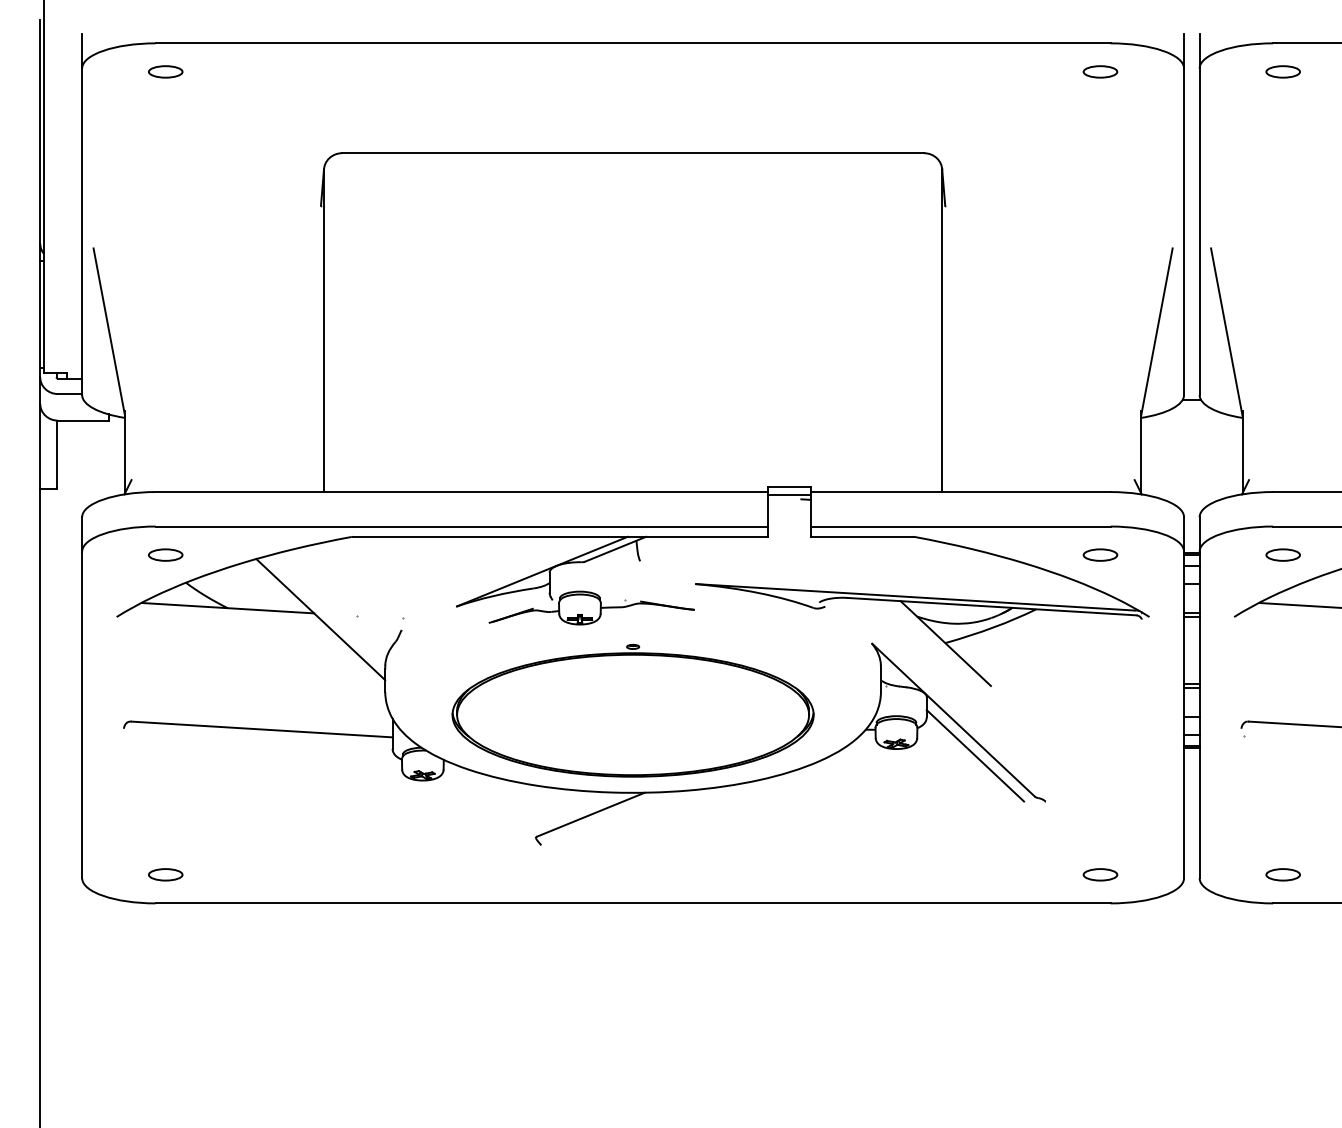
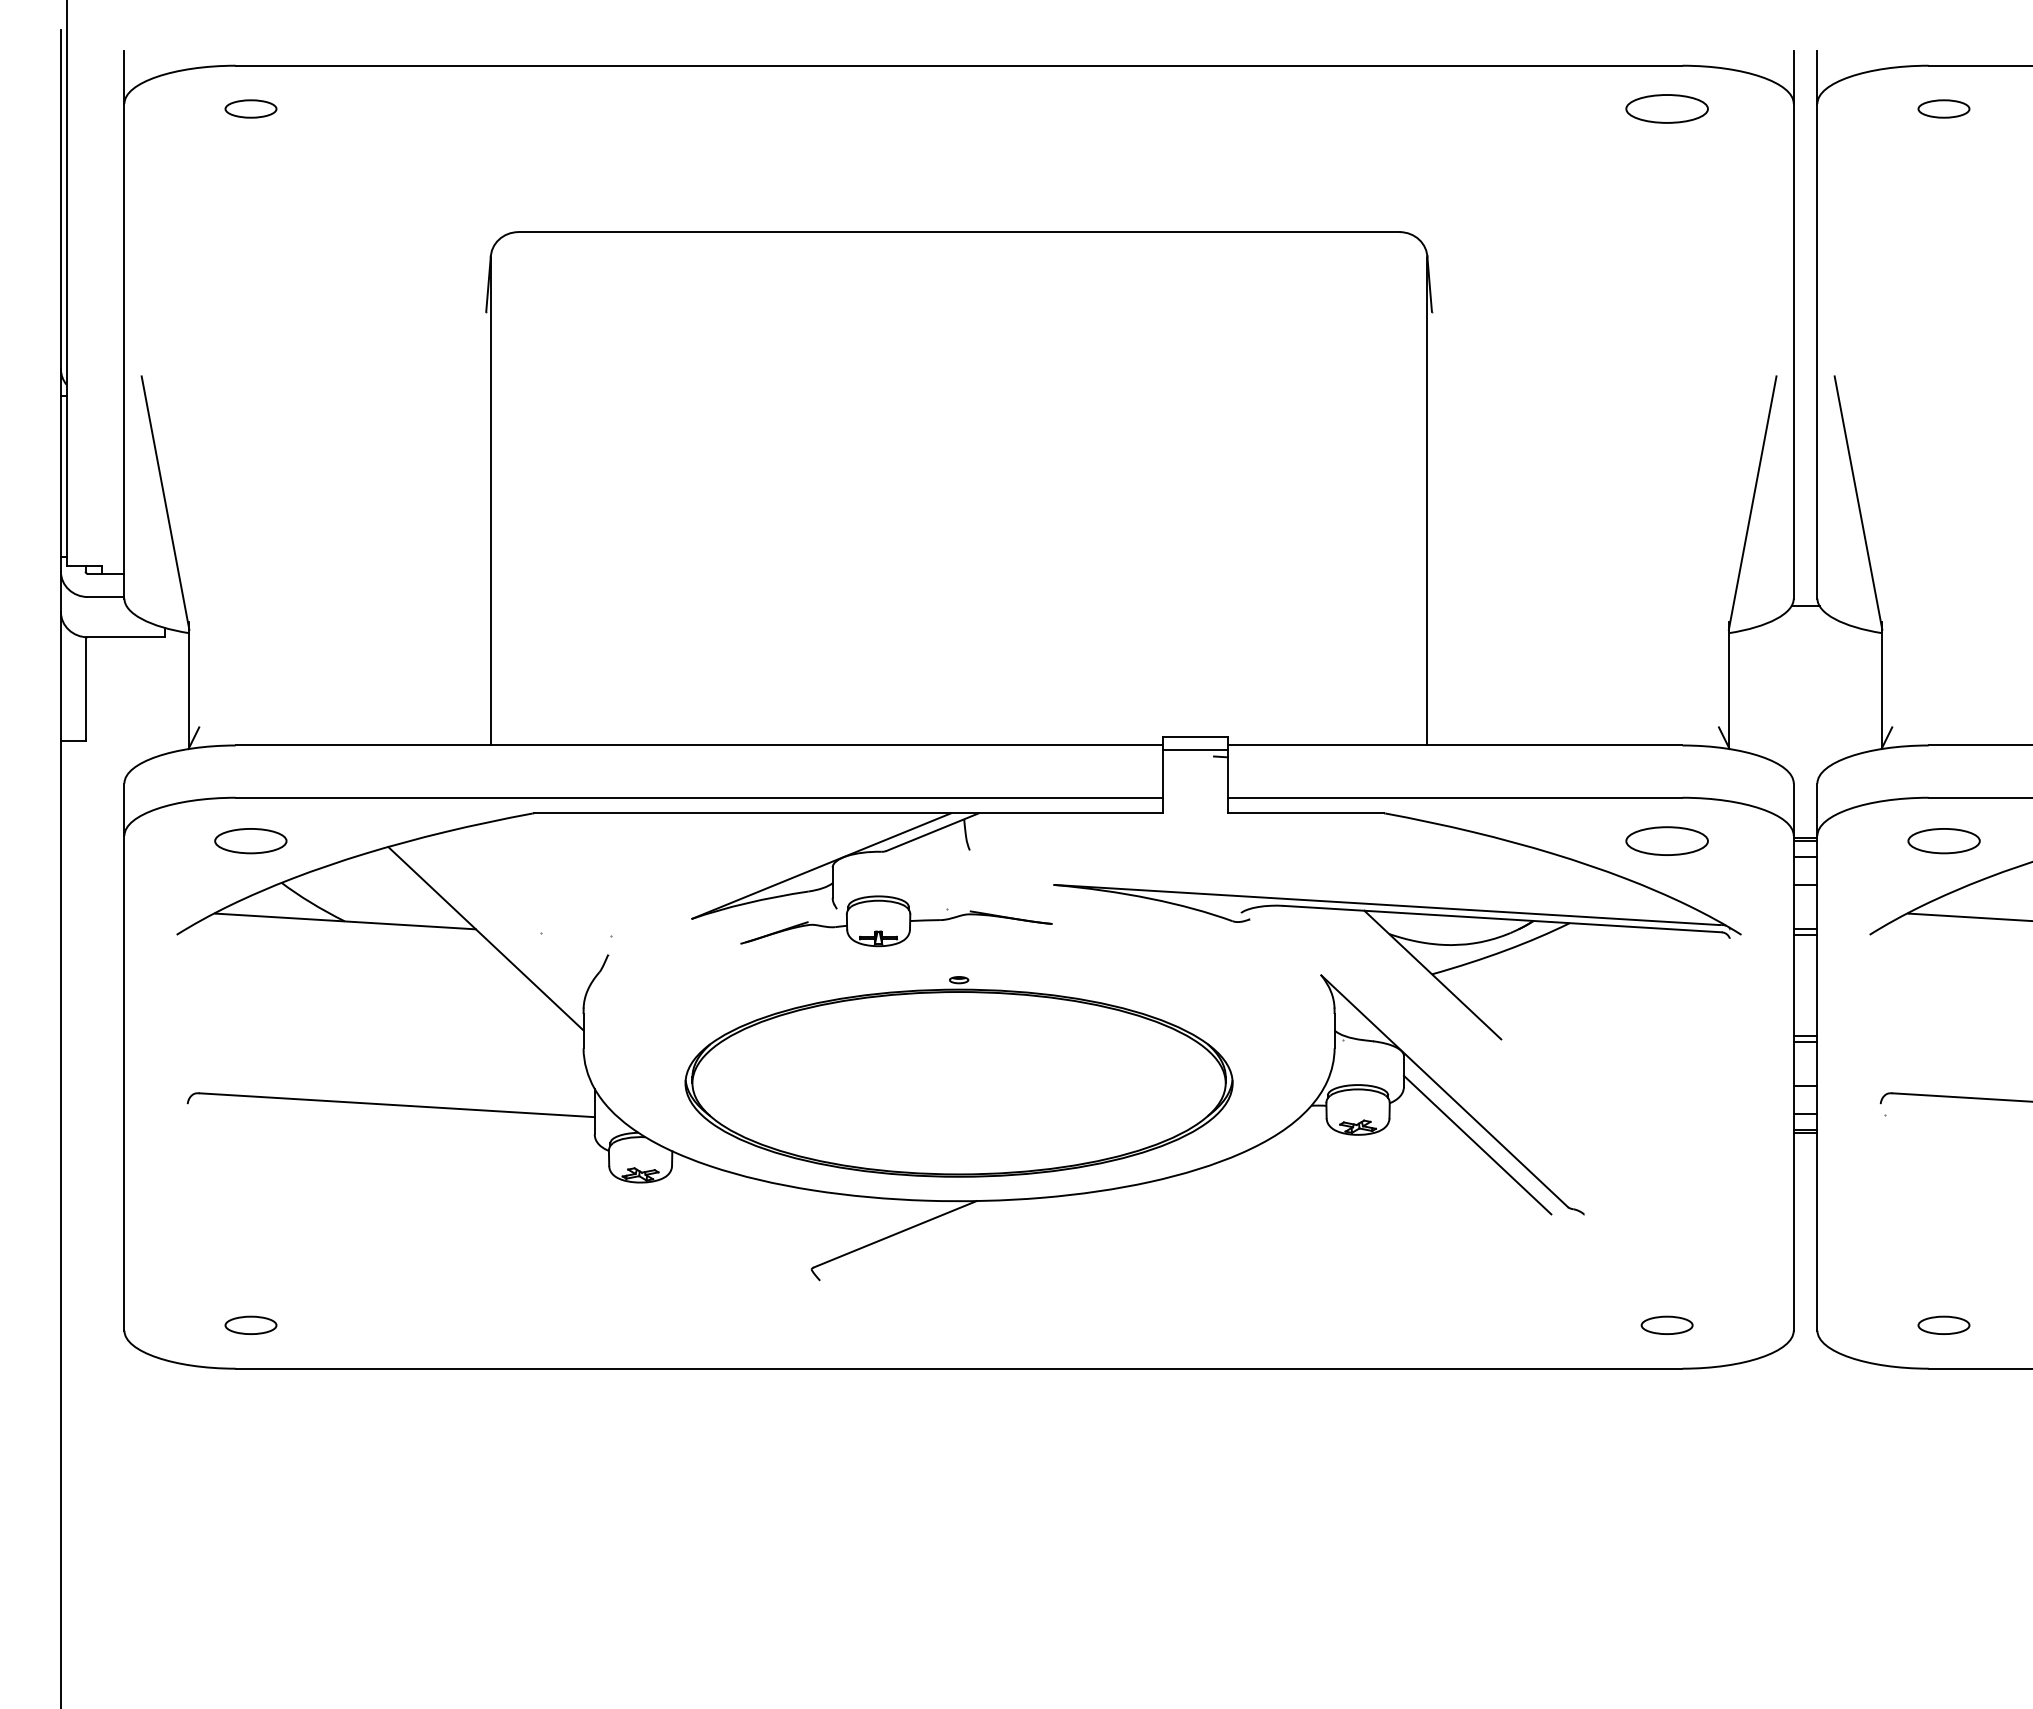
part: (1100, 71) -> (1667, 108), size x1.6
part: (165, 554) -> (250, 840), size x1.4
part: (1100, 554) -> (1667, 840), size x1.6
part: (1282, 554) -> (1942, 840), size x1.4

